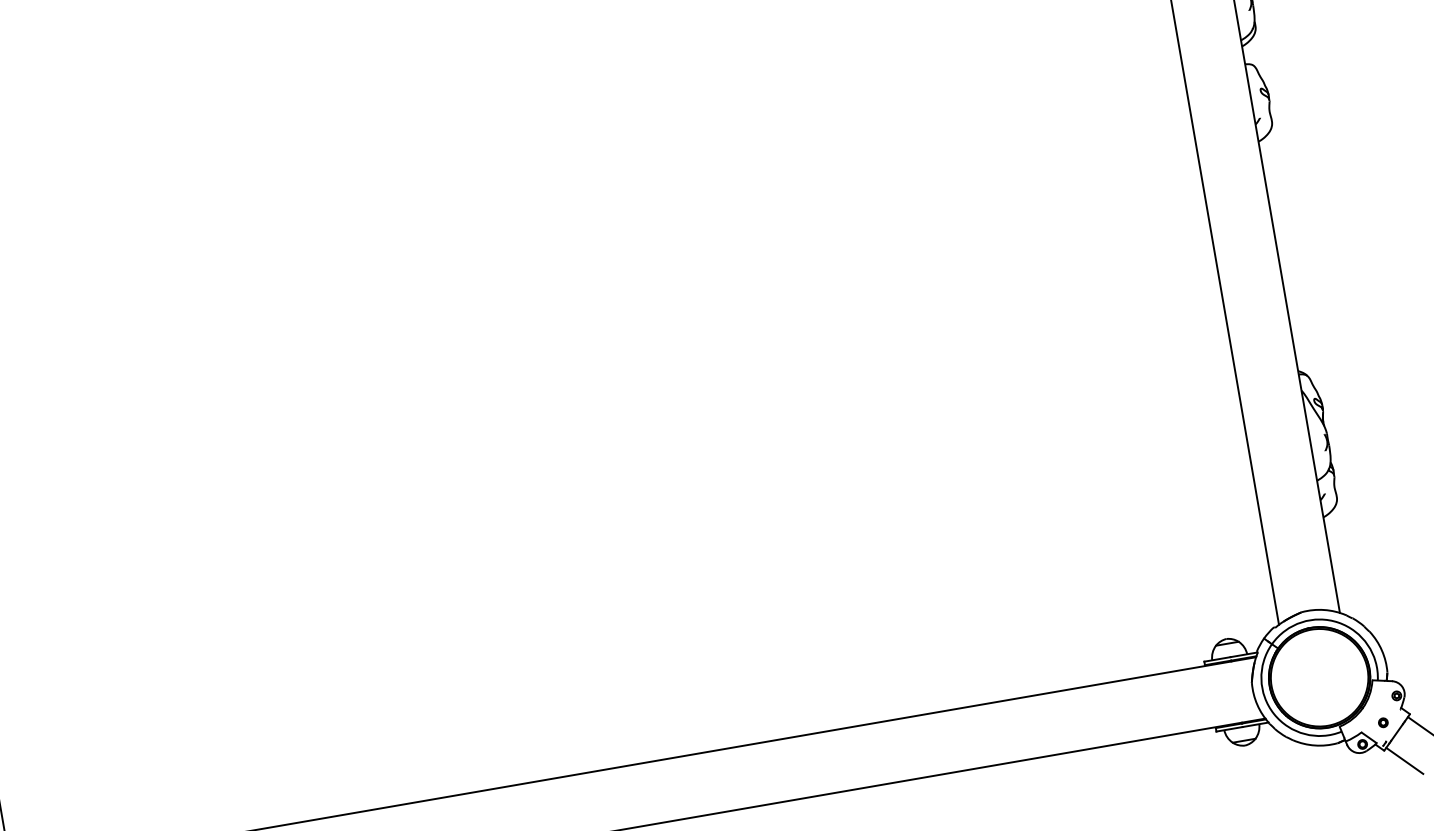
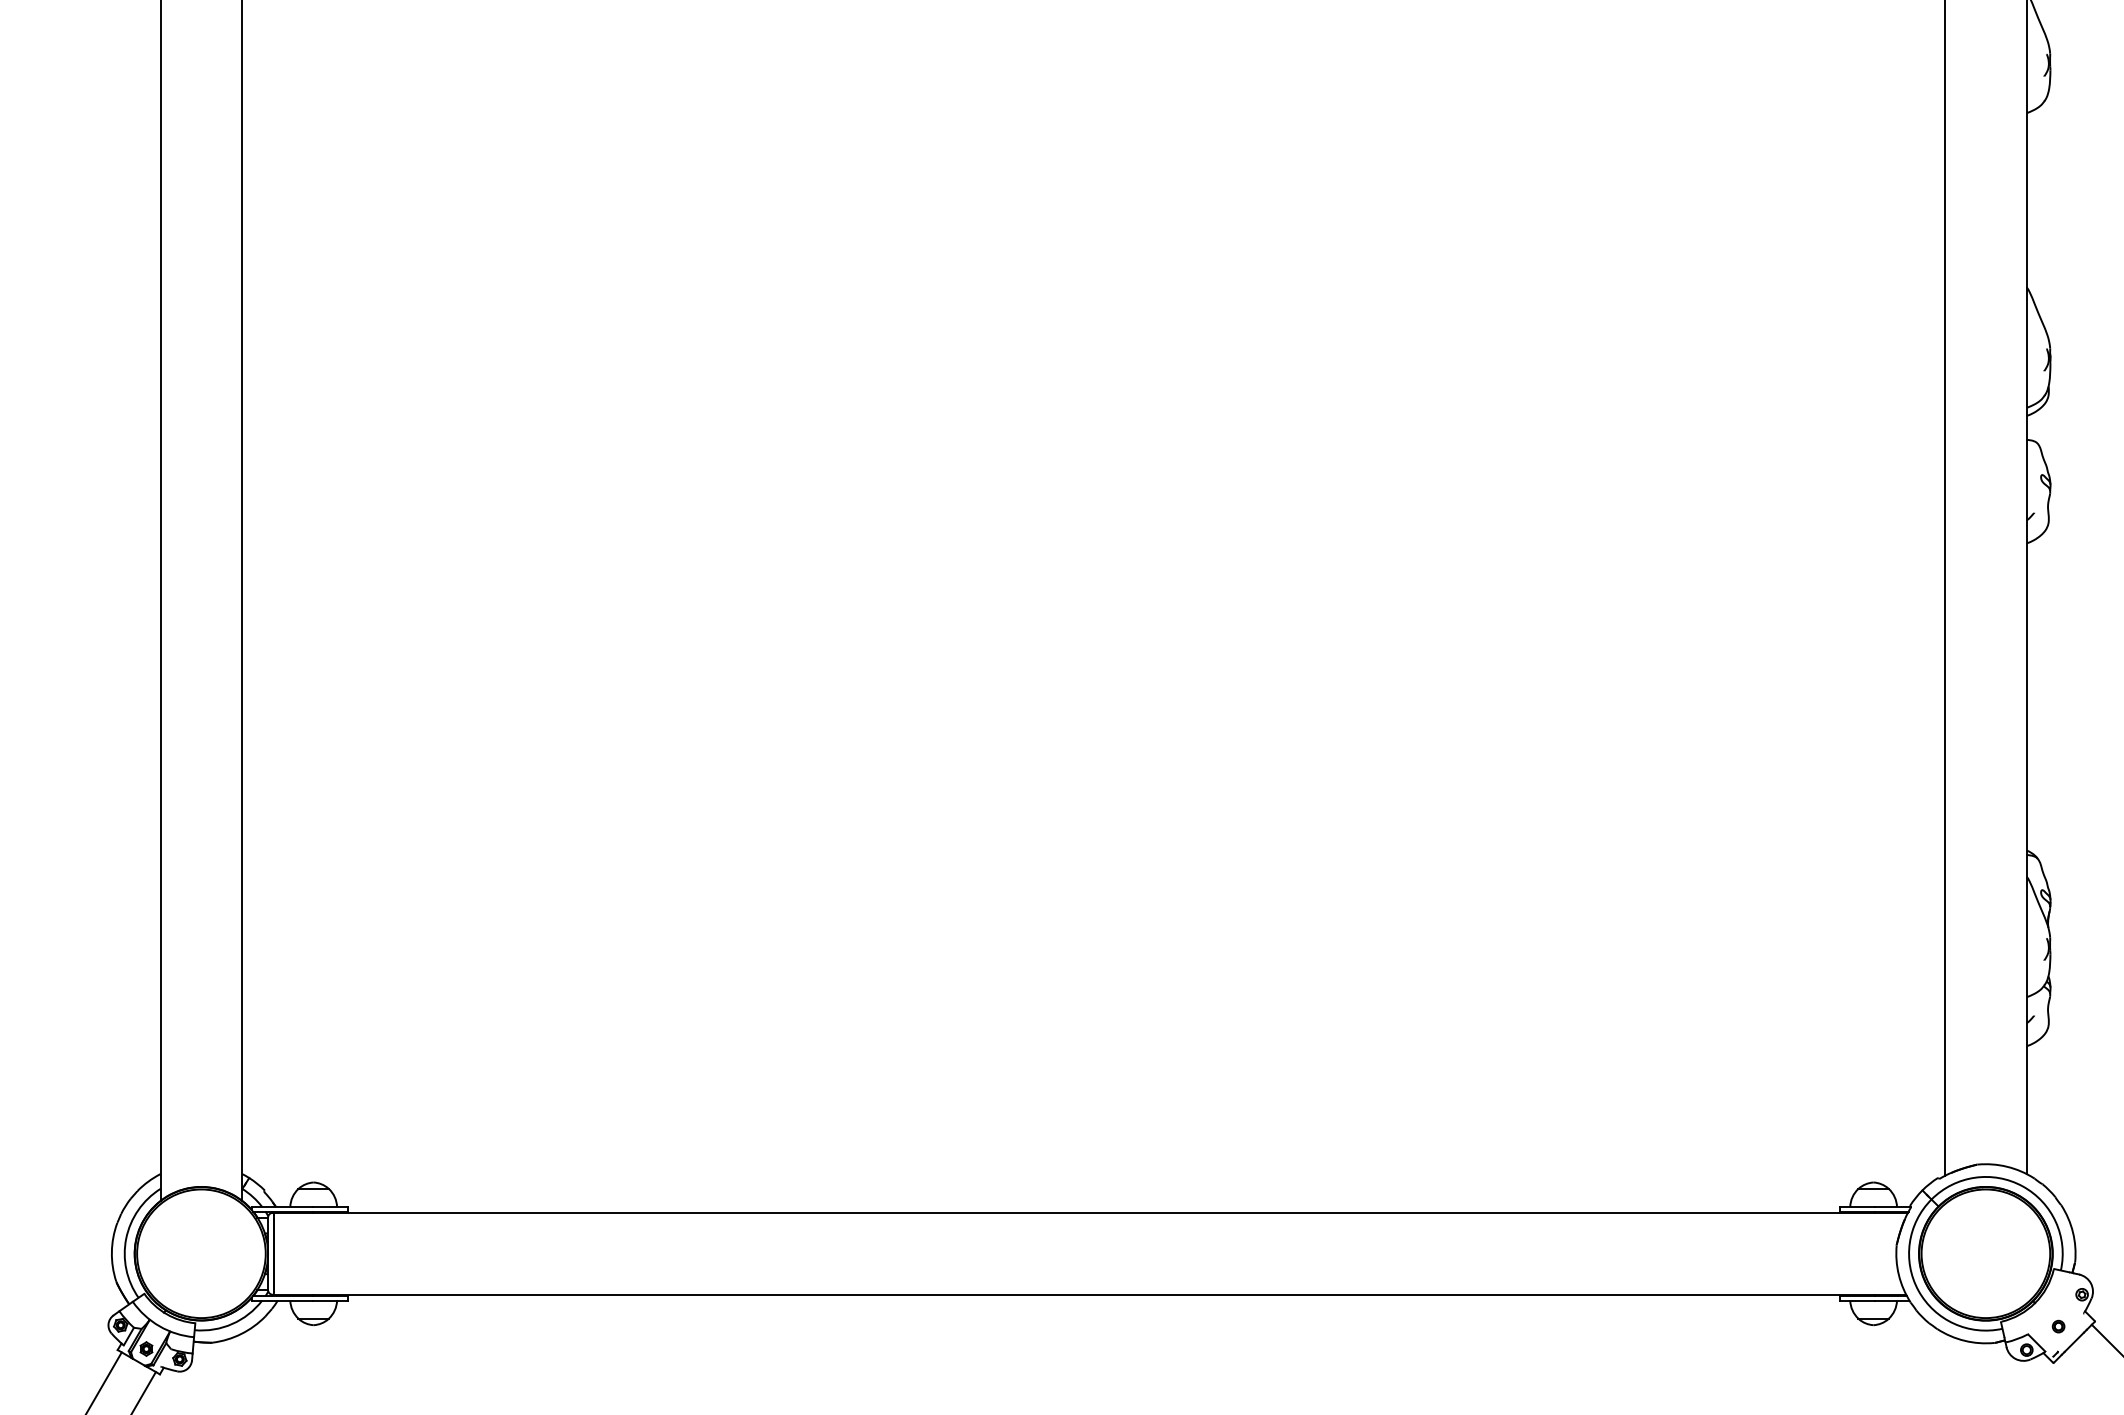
line: (1404, 760) -> (2077, 1380), removed

